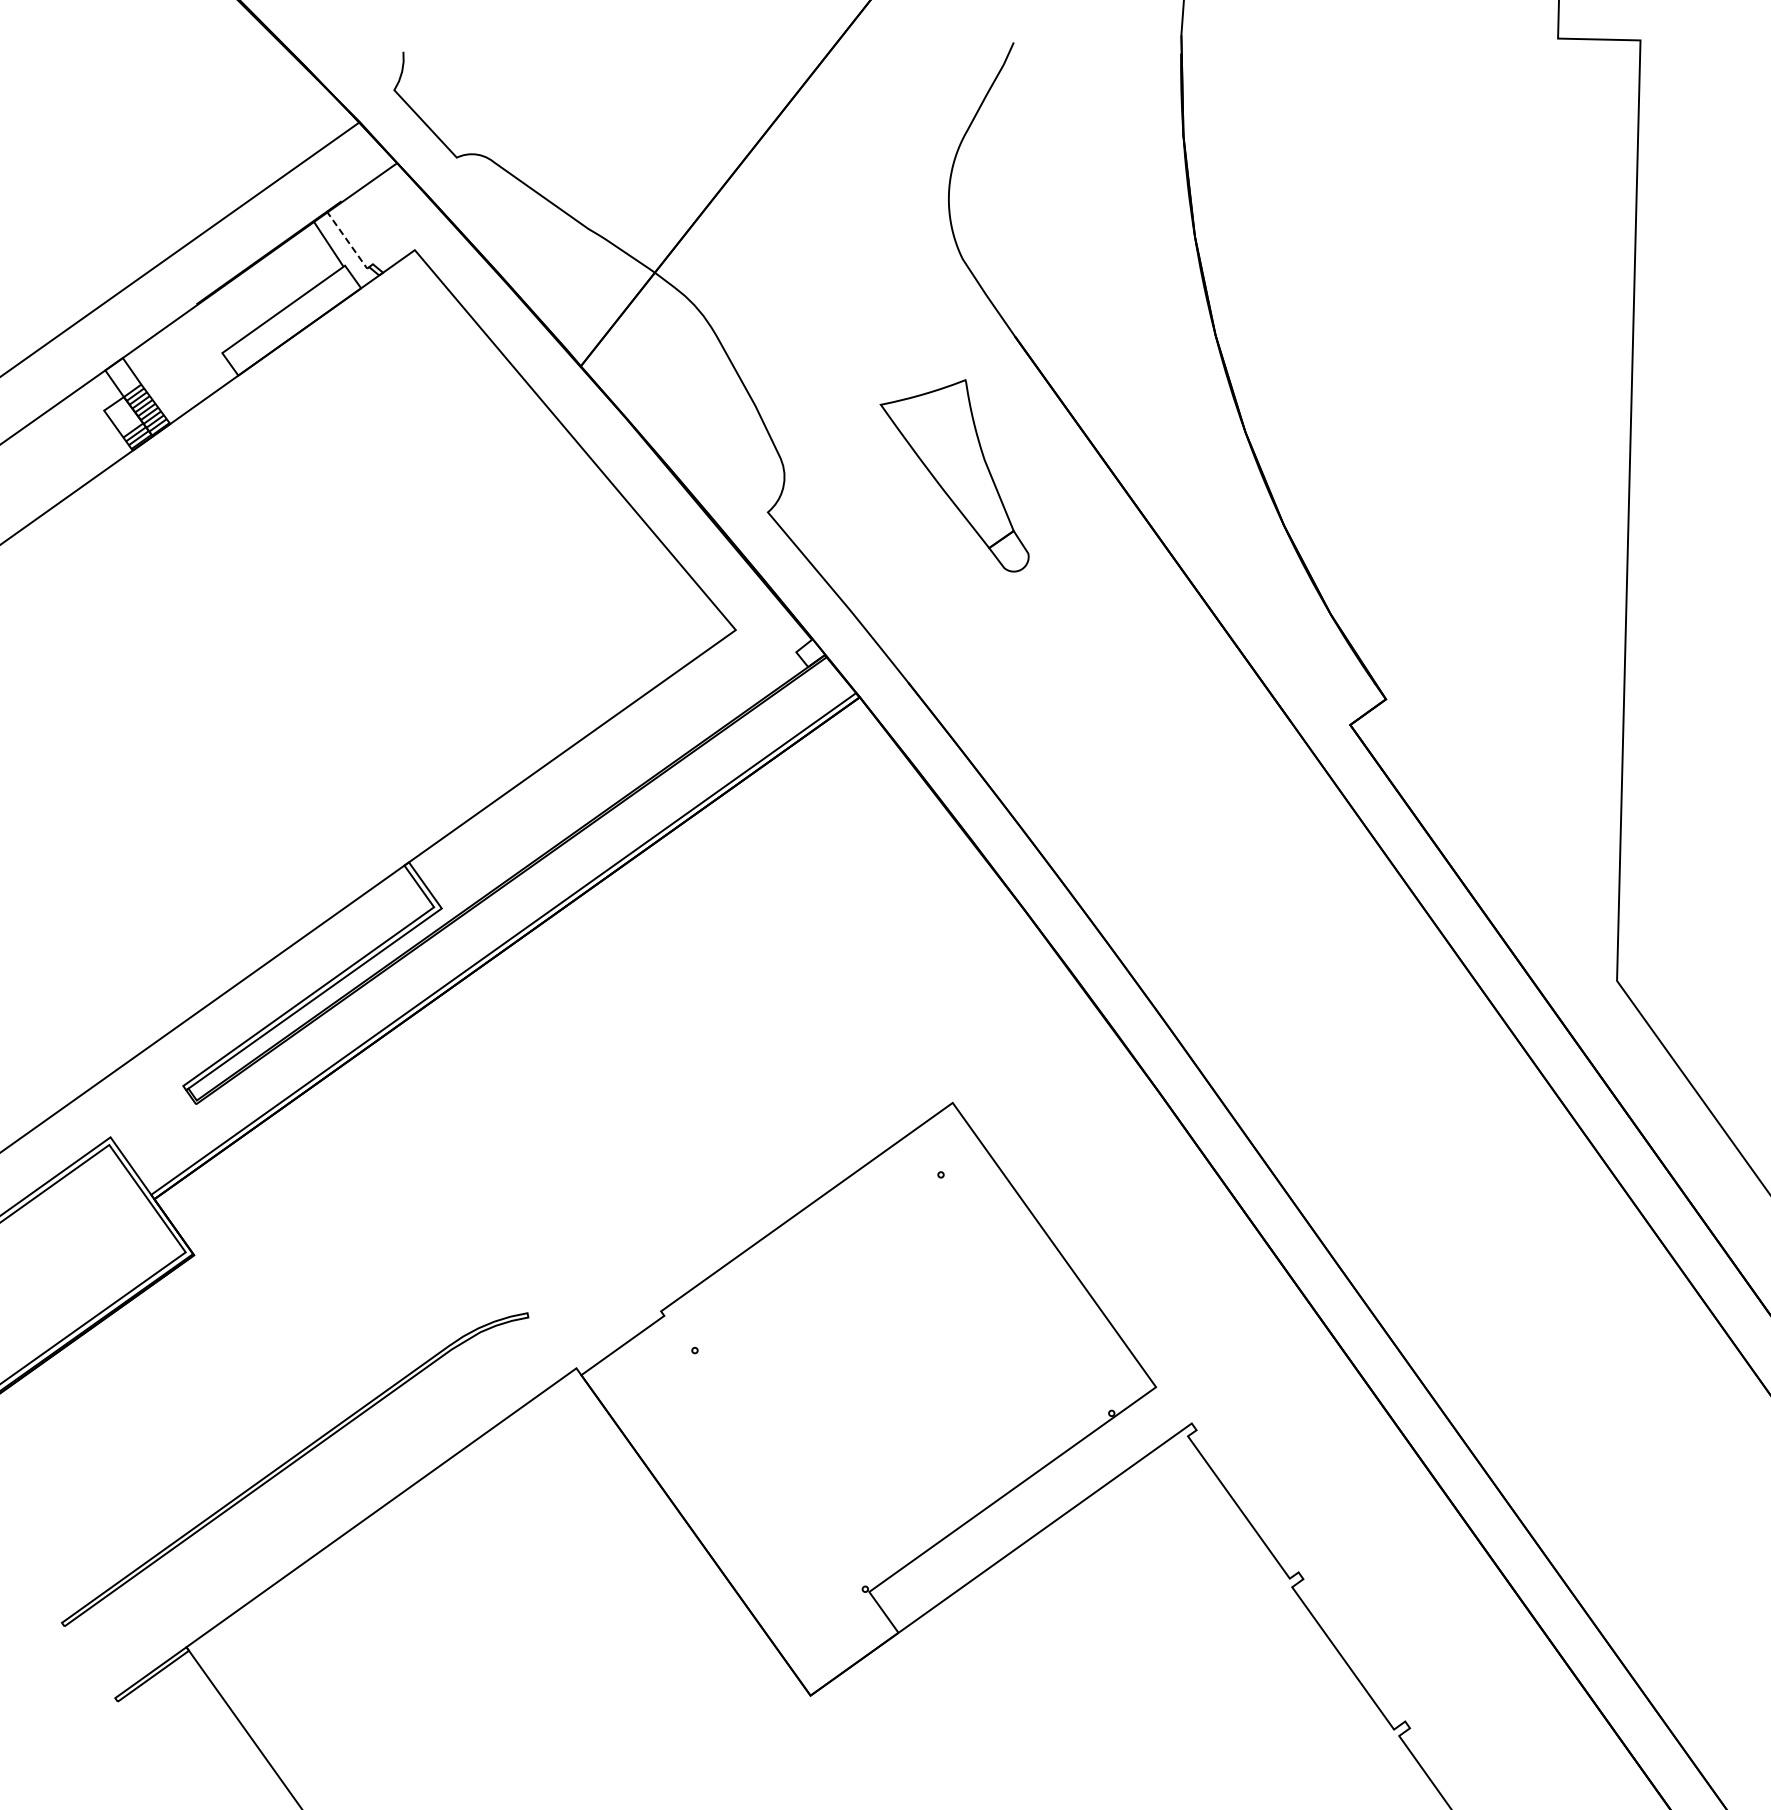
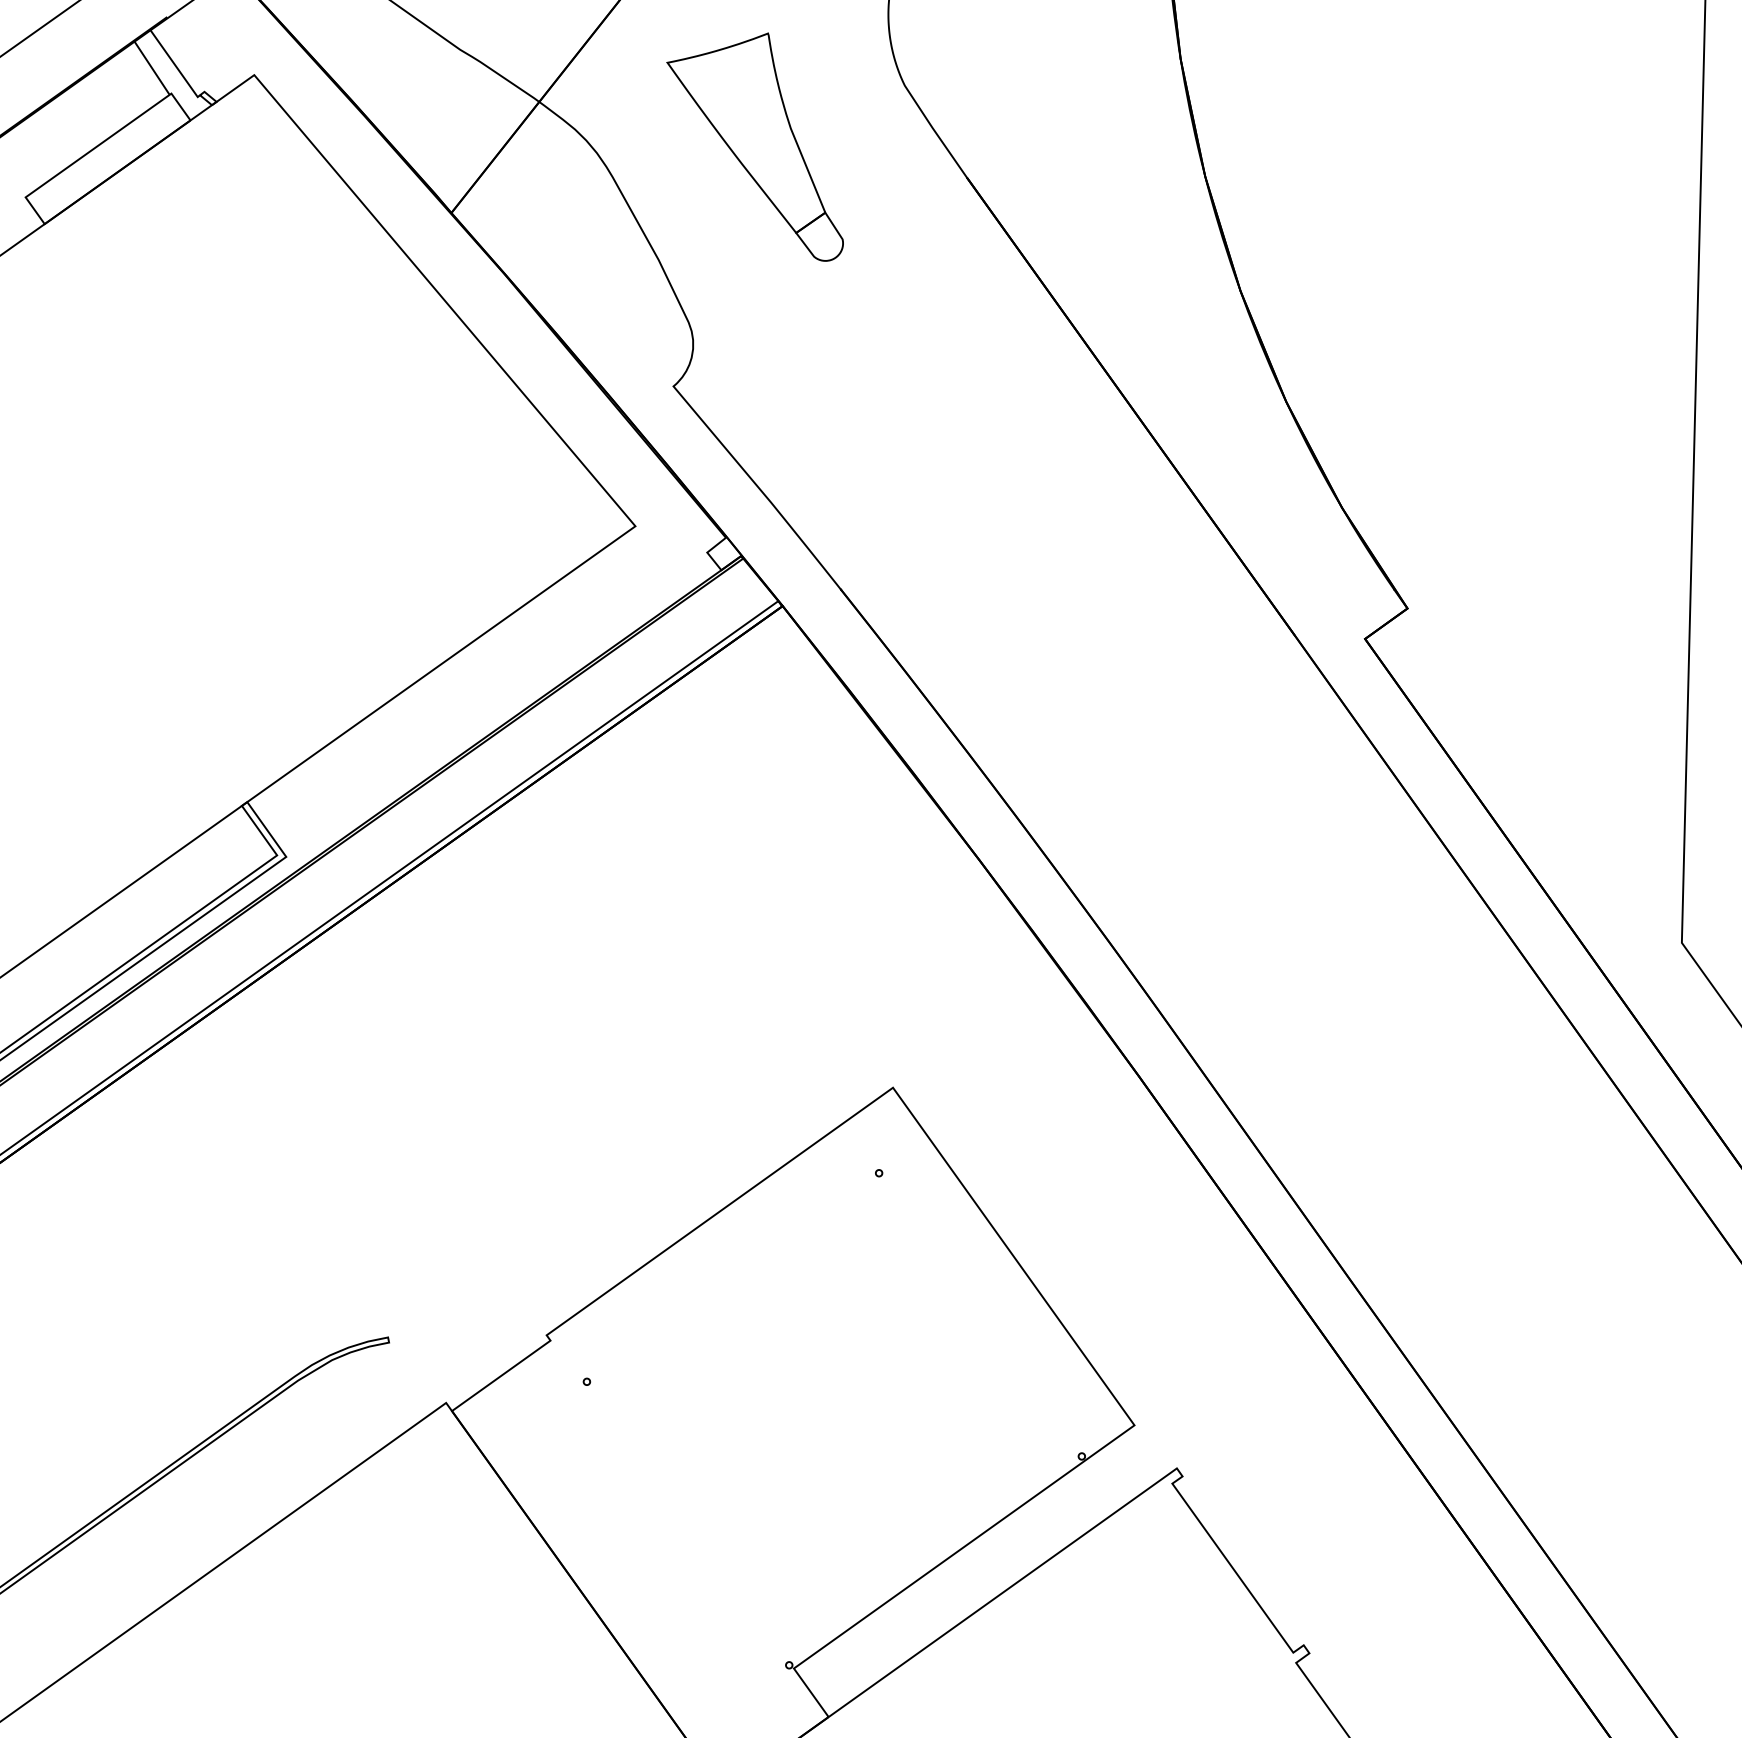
line: (348, 241) -> (175, 64), dashed -> solid
part: (954, 475) -> (754, 146), moved

